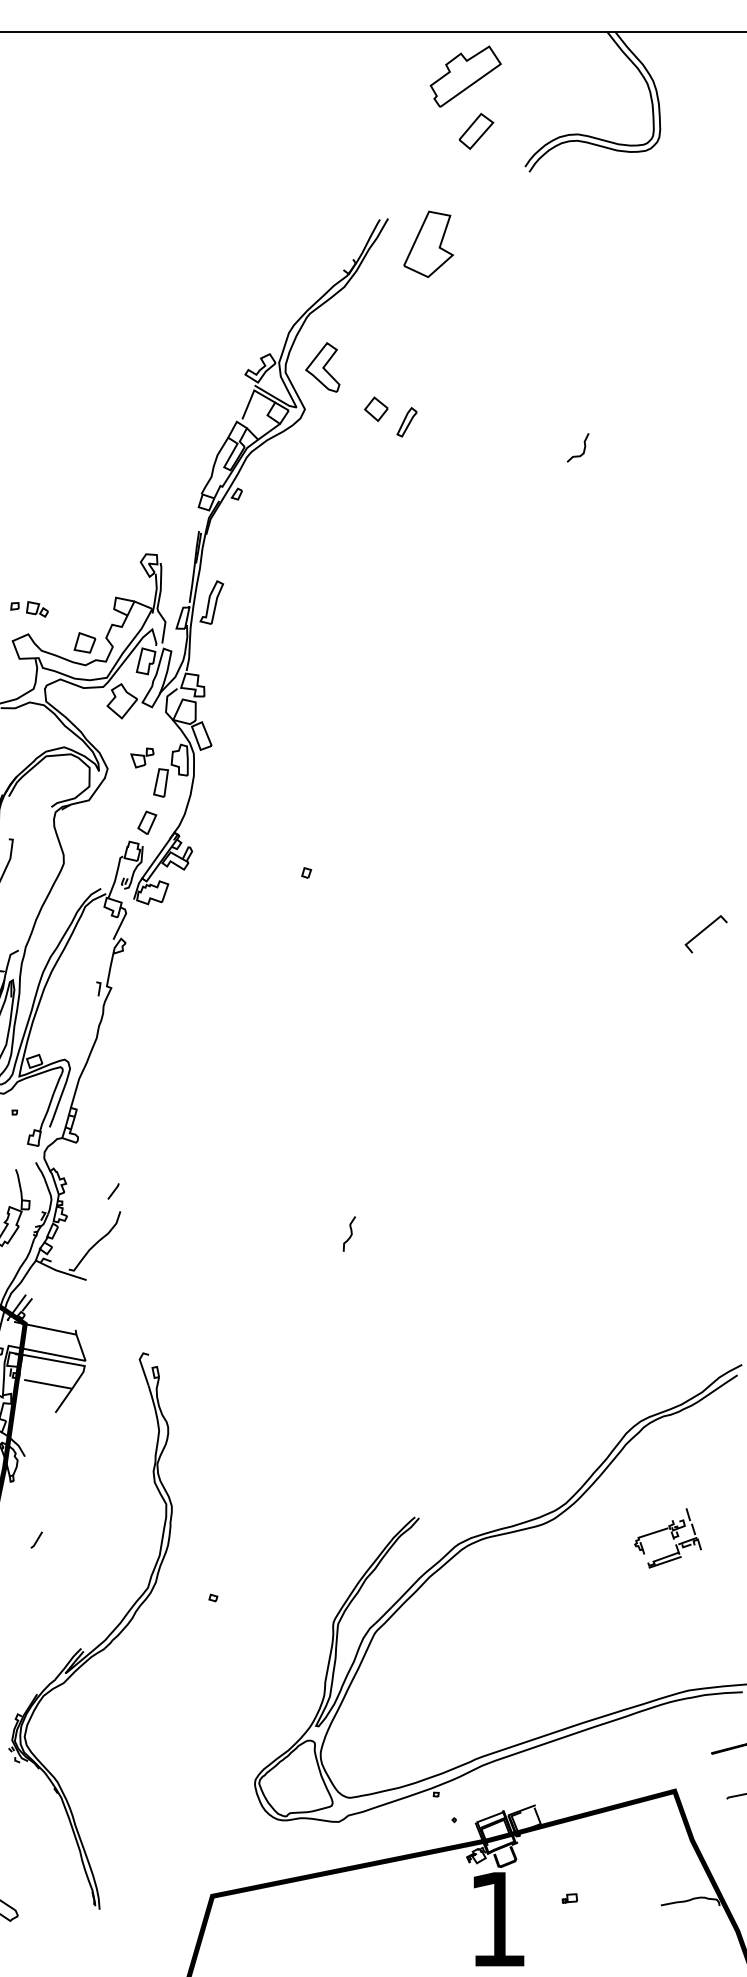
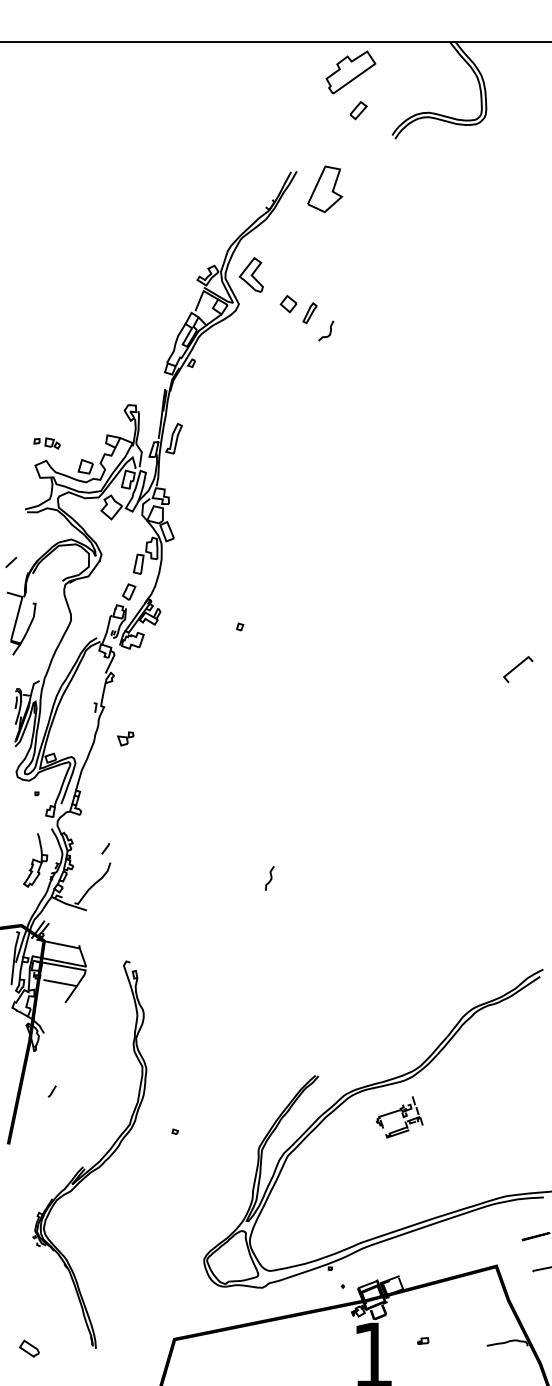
part: (476, 131) -> (358, 110), size x0.7
curve: (582, 448) -> (329, 331), moved
part: (141, 757) -> (125, 738), moved
part: (667, 1538) -> (399, 1117), moved

